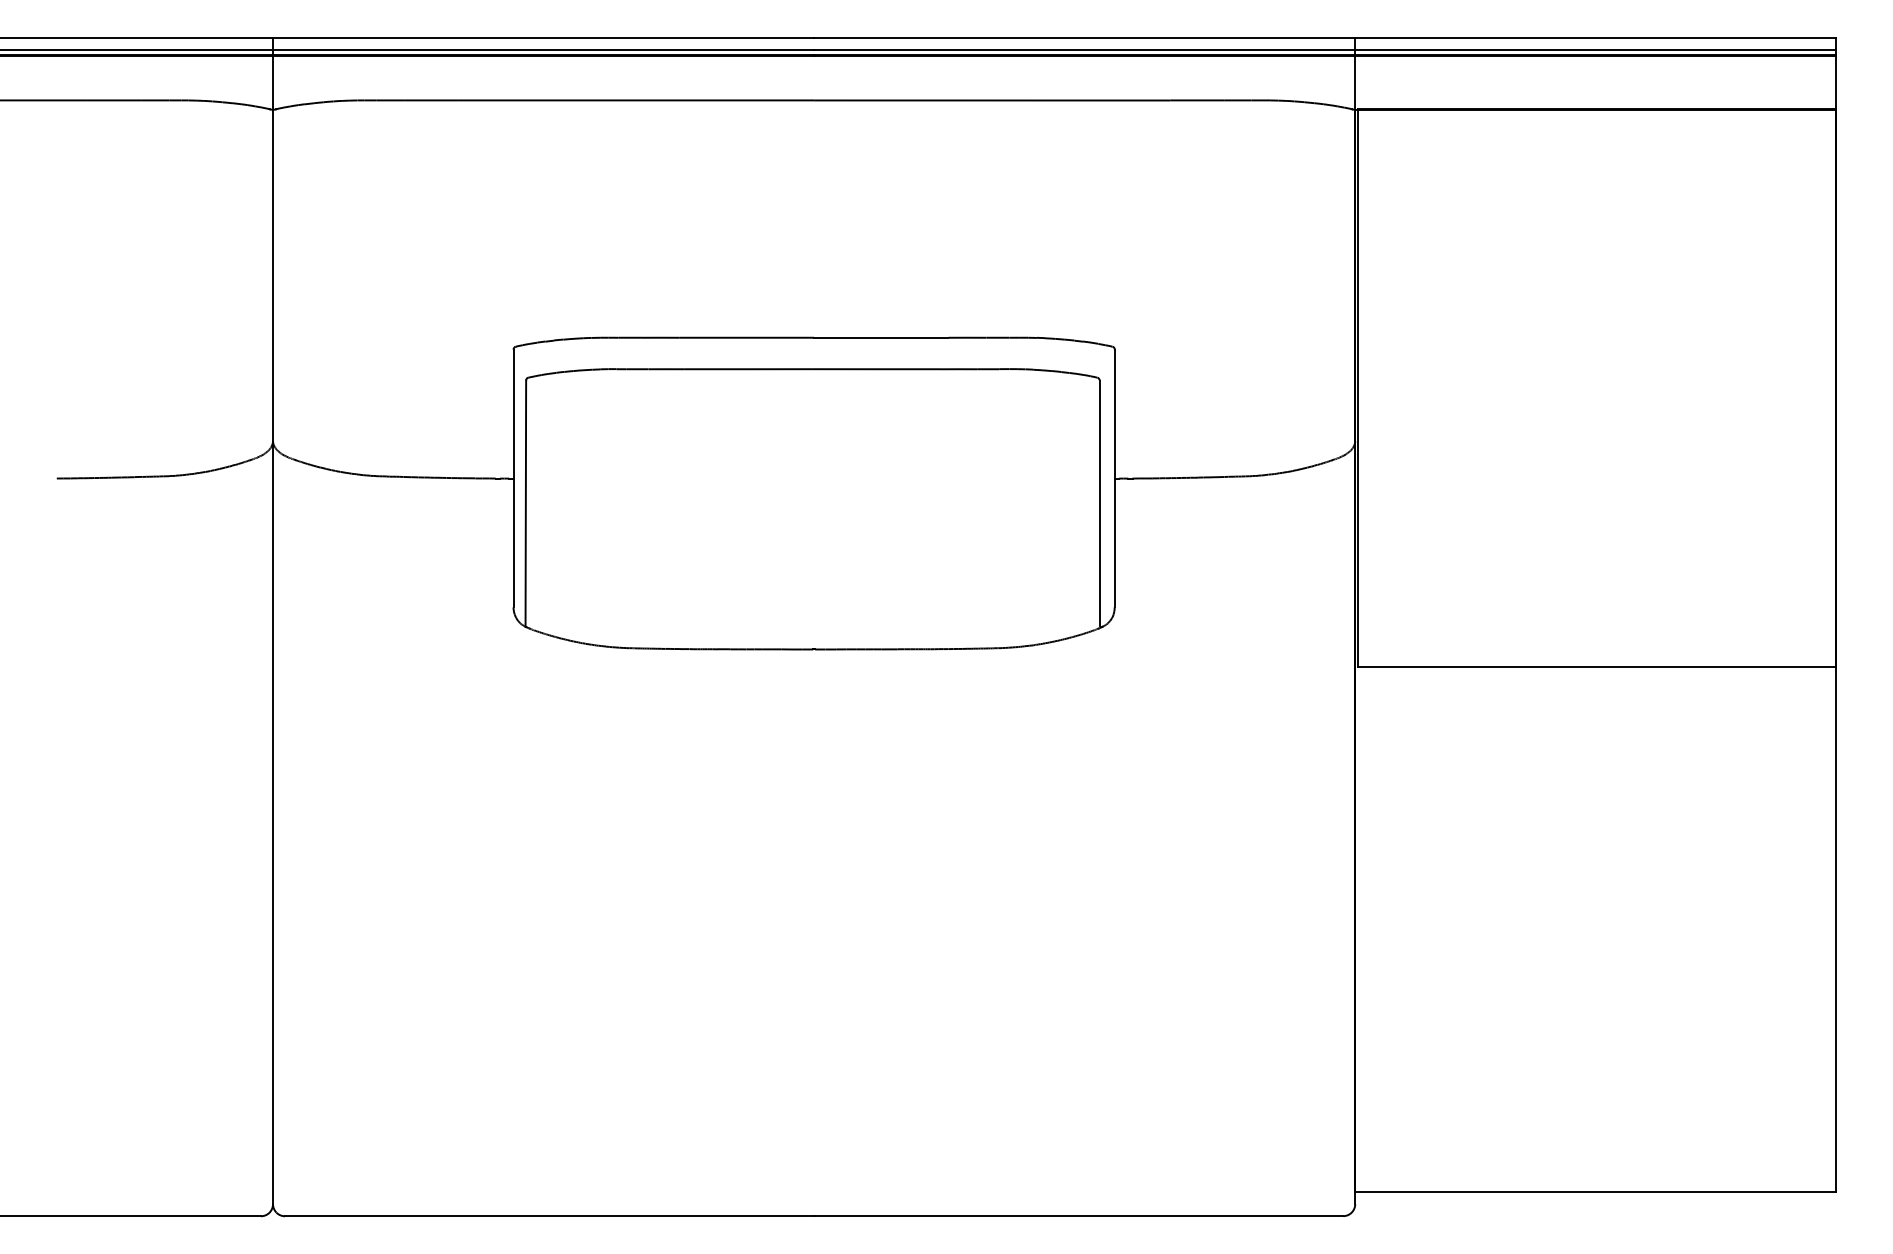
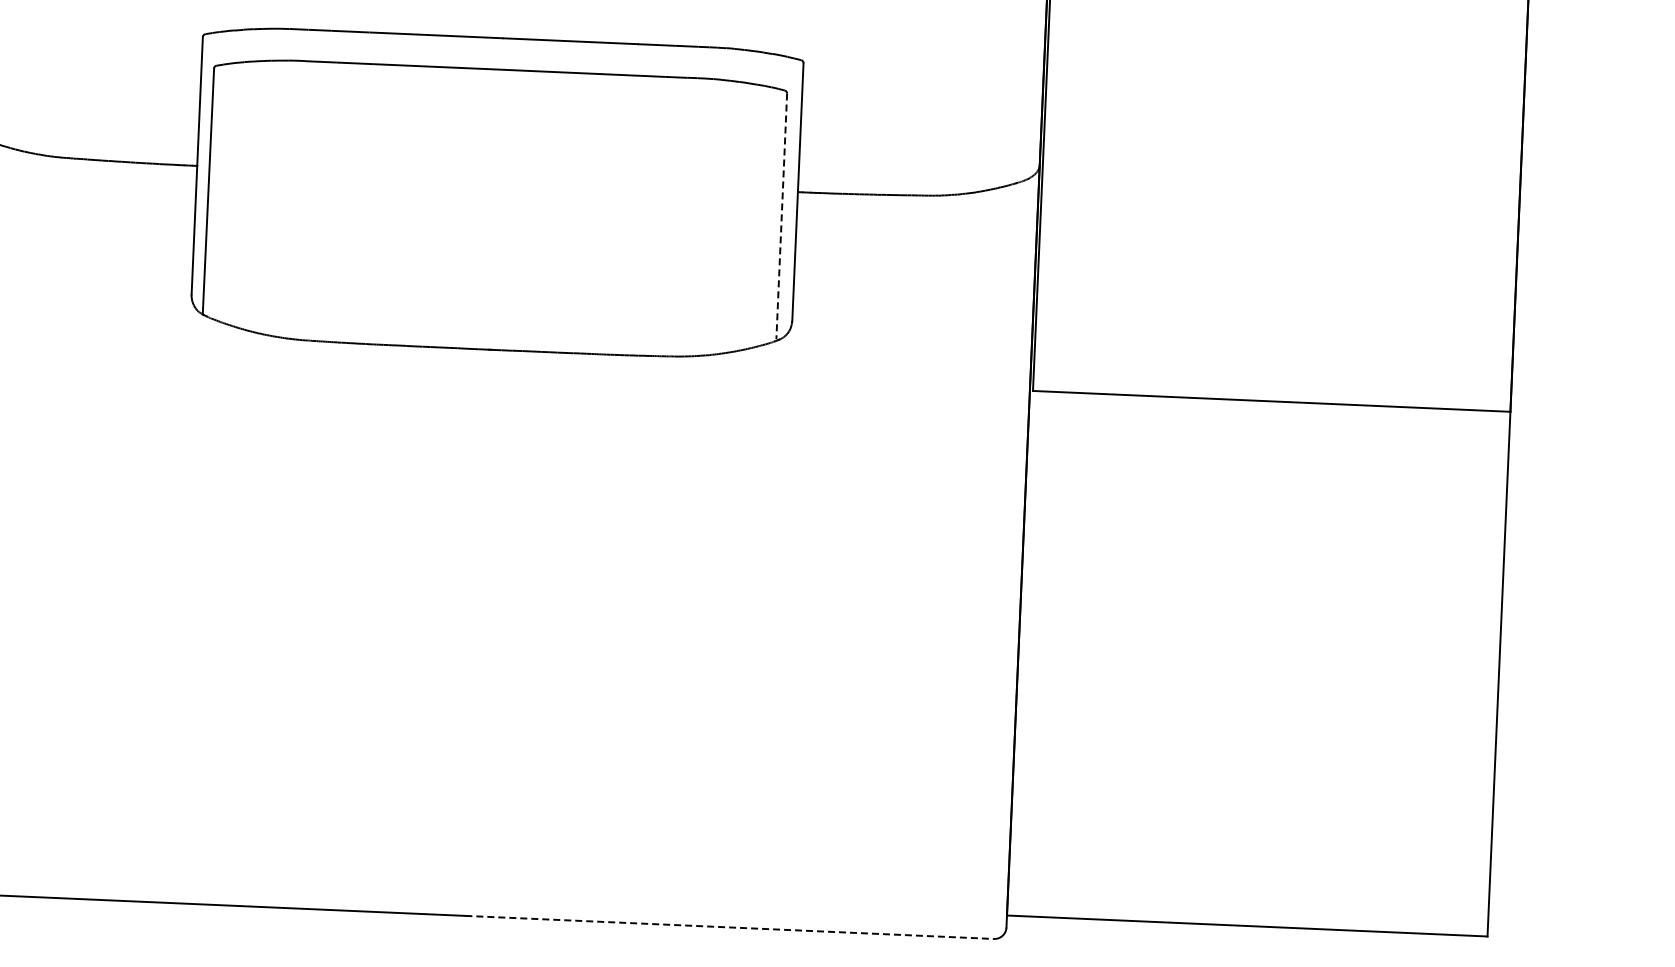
line: (1099, 503) -> (781, 216), solid -> dashed
line: (1078, 1216) -> (729, 927), solid -> dashed

